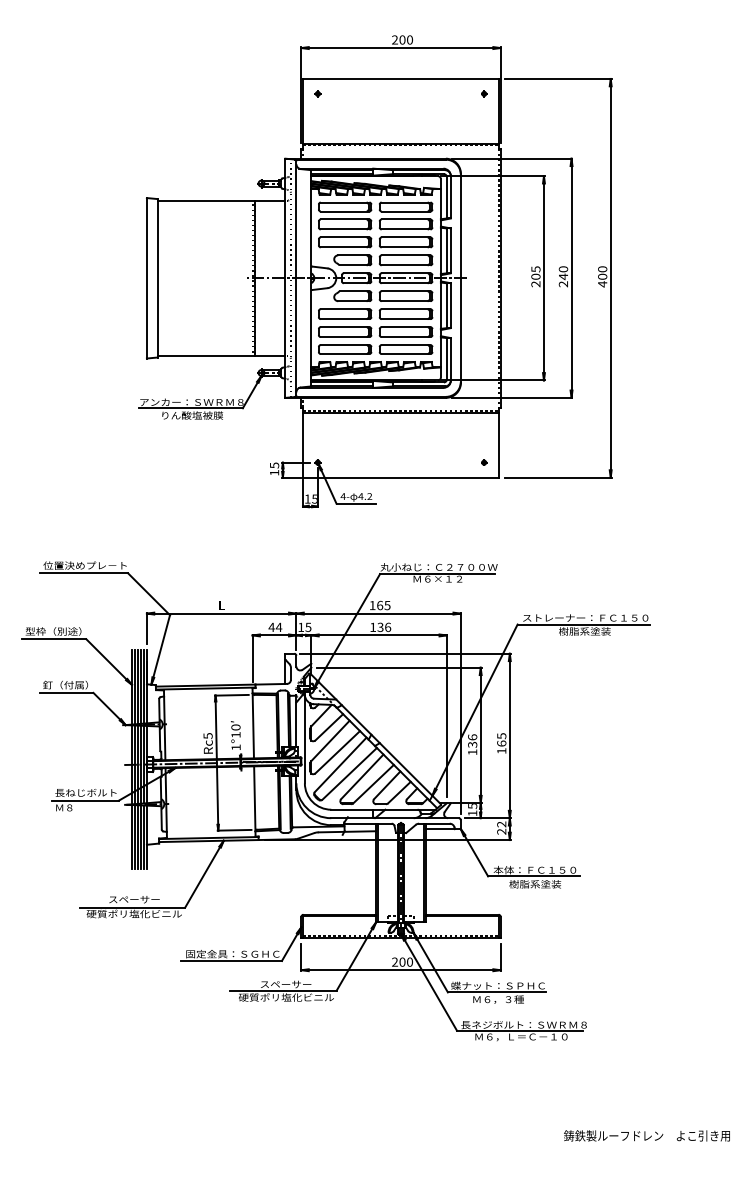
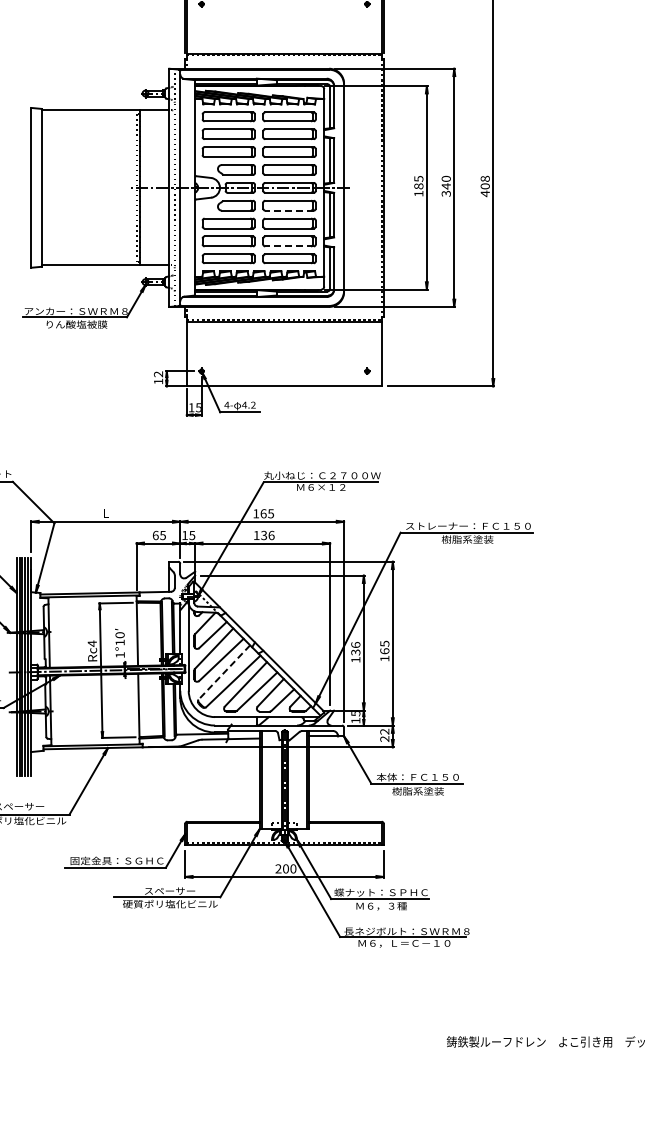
text: (602, 269) -> (485, 179), 400 -> 408
text: (535, 280) -> (418, 190), 205 -> 185
text: (563, 284) -> (446, 194), 240 -> 340
line: (405, 301) -> (288, 210), solid -> dashed
line: (405, 337) -> (288, 246), solid -> dashed
text: (274, 465) -> (158, 374), 15 -> 12
text: (275, 626) -> (159, 534), 44 -> 65
text: (207, 735) -> (91, 643), Rc5 -> Rc4
line: (340, 764) -> (224, 672), solid -> dashed

